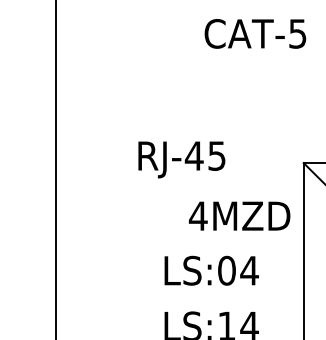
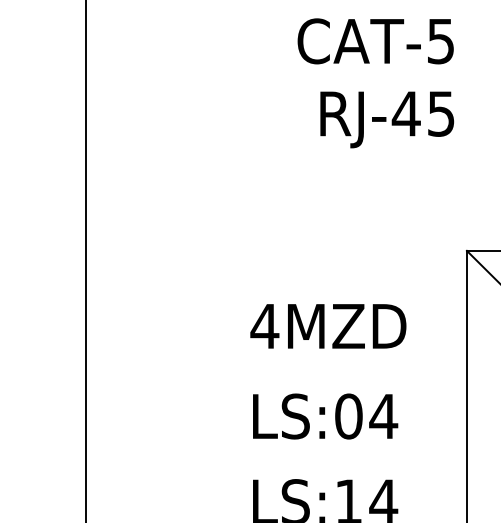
text: (255, 33) -> (375, 40), moved
text: (181, 159) -> (386, 119), moved
text: (239, 215) -> (328, 325), moved

